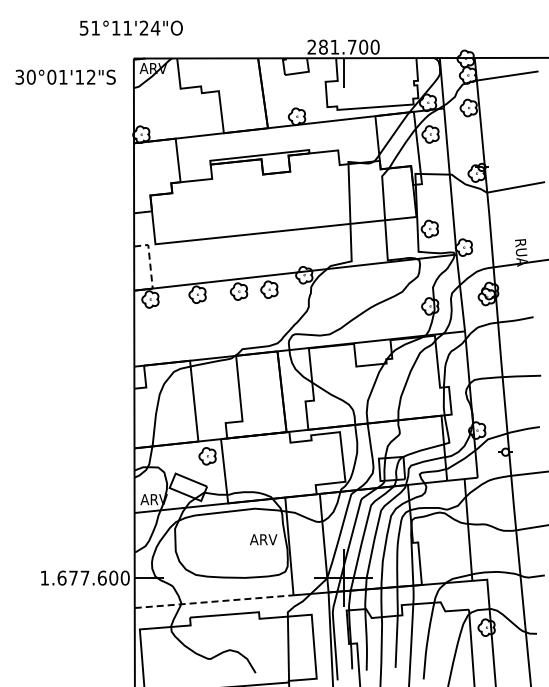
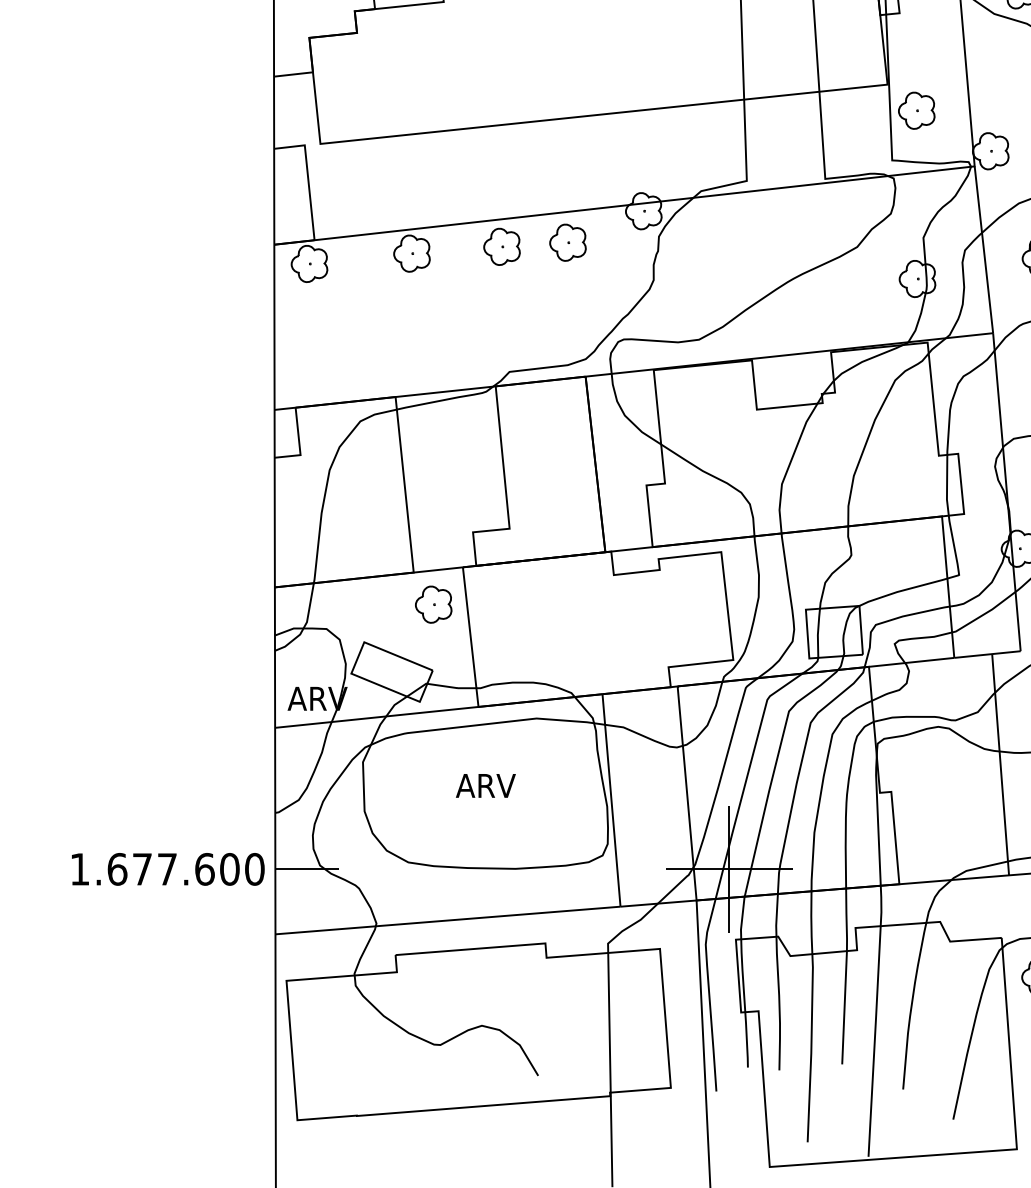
line: (149, 258) -> (307, 174), dashed -> solid
text: (263, 539) -> (485, 785), moved
line: (214, 601) -> (448, 920), dashed -> solid

